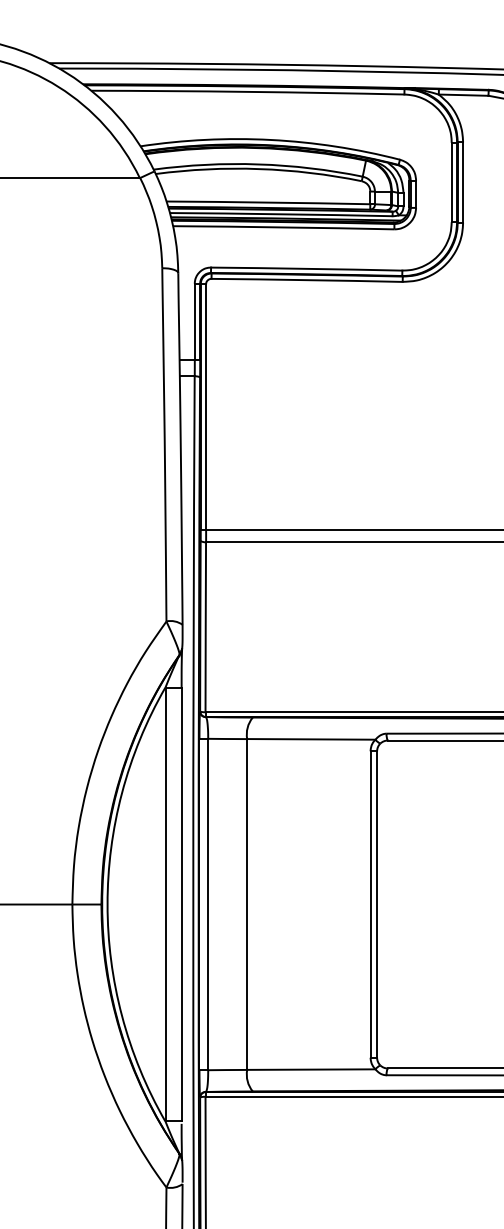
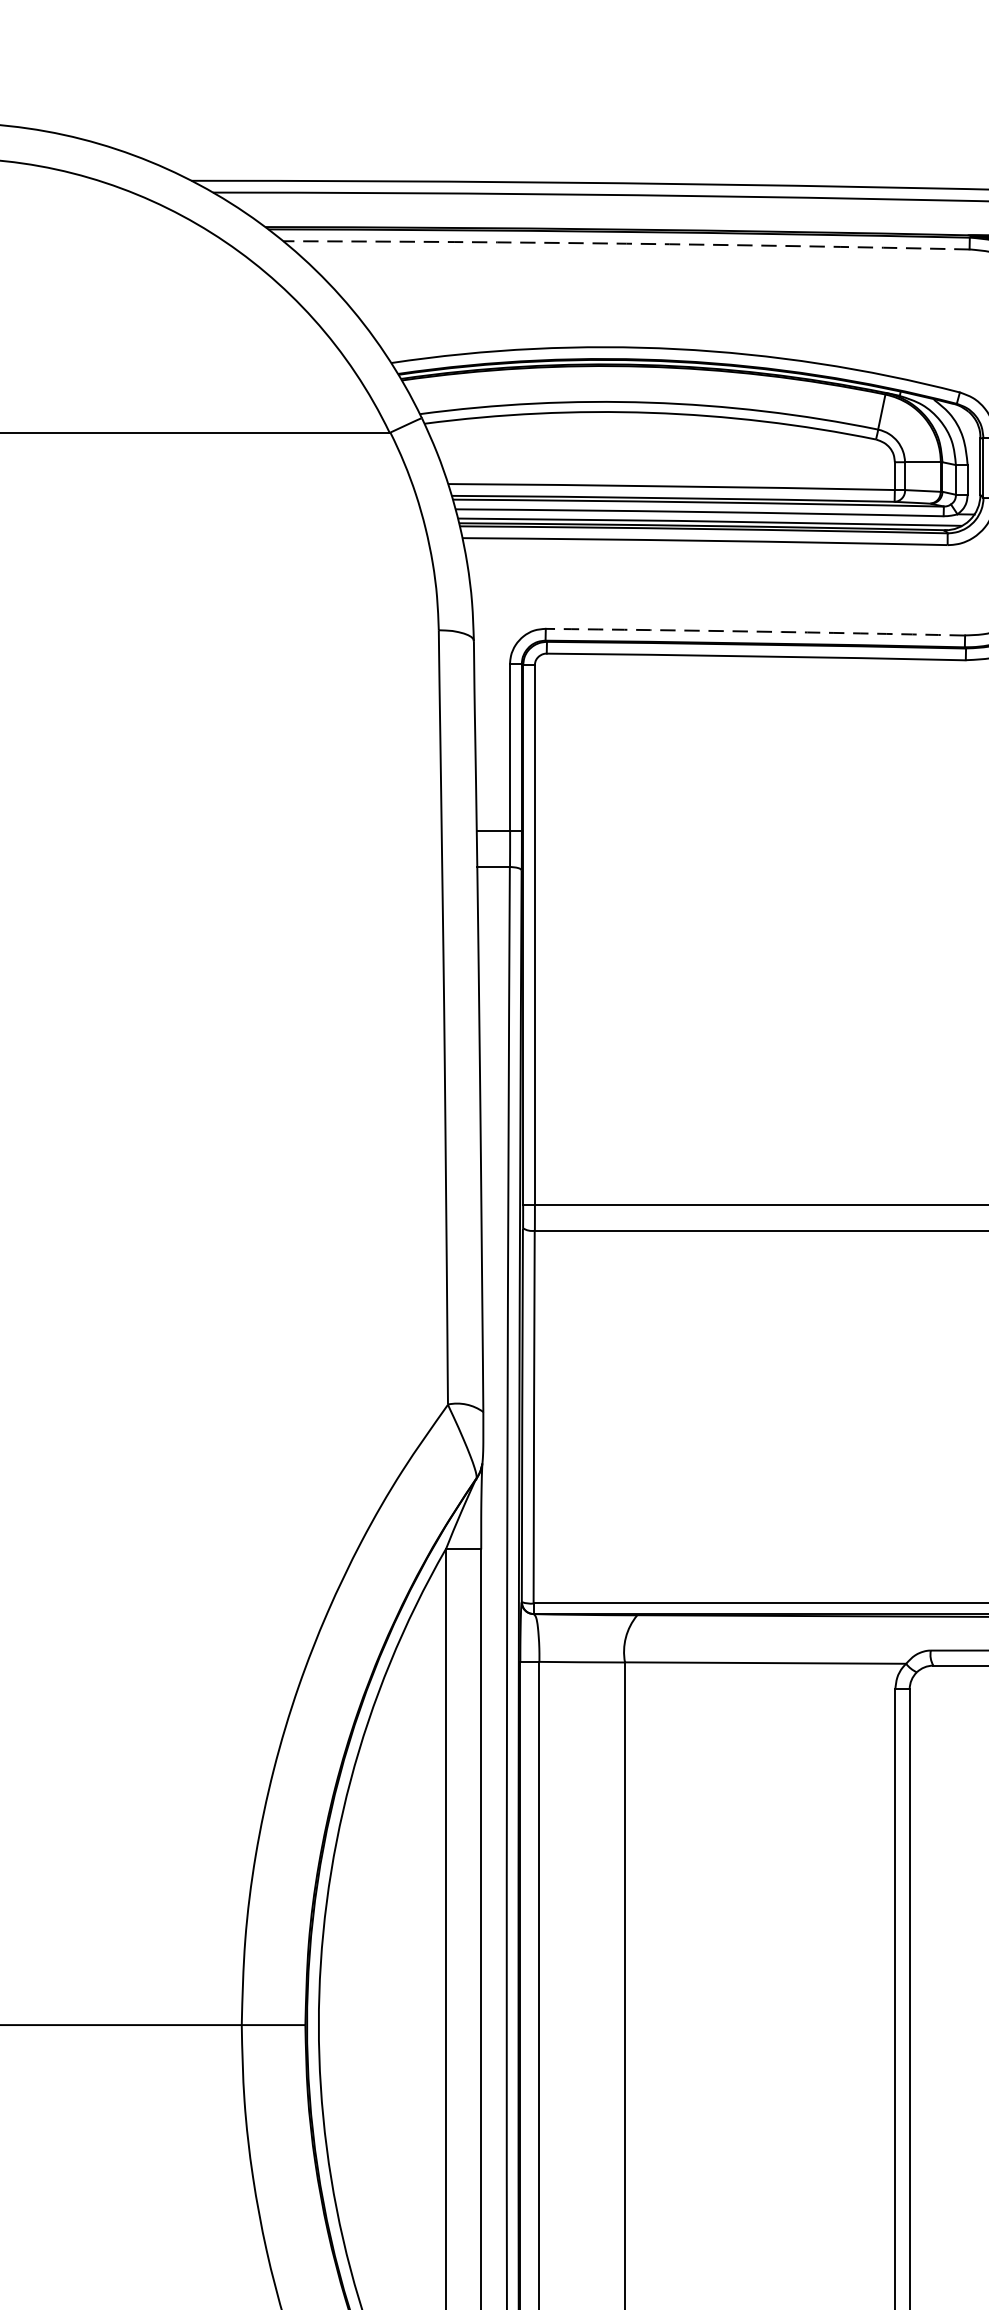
arc: (247, 91) -> (625, 242), solid -> dashed
arc: (306, 268) -> (754, 630), solid -> dashed

